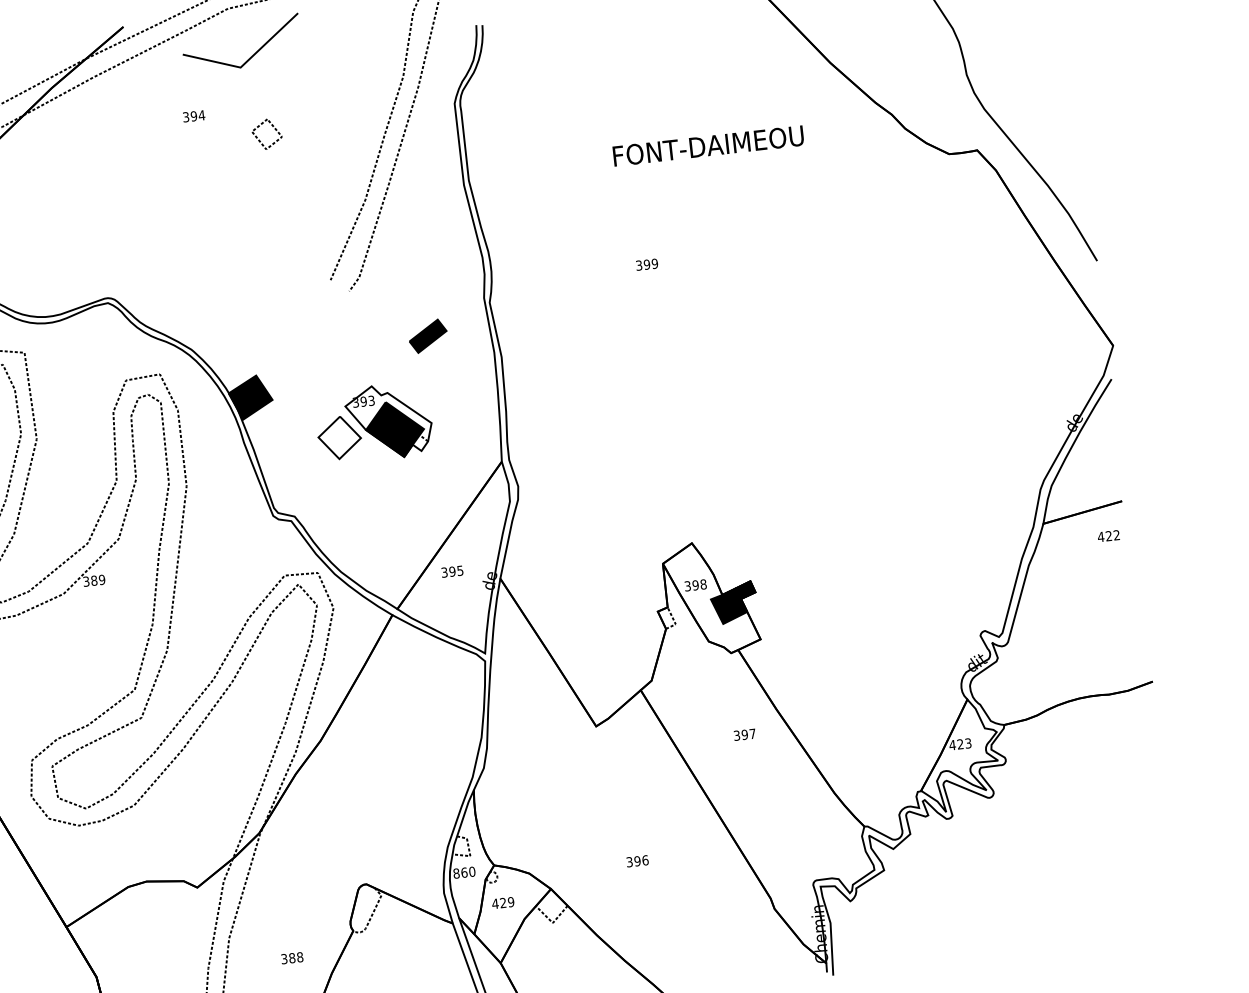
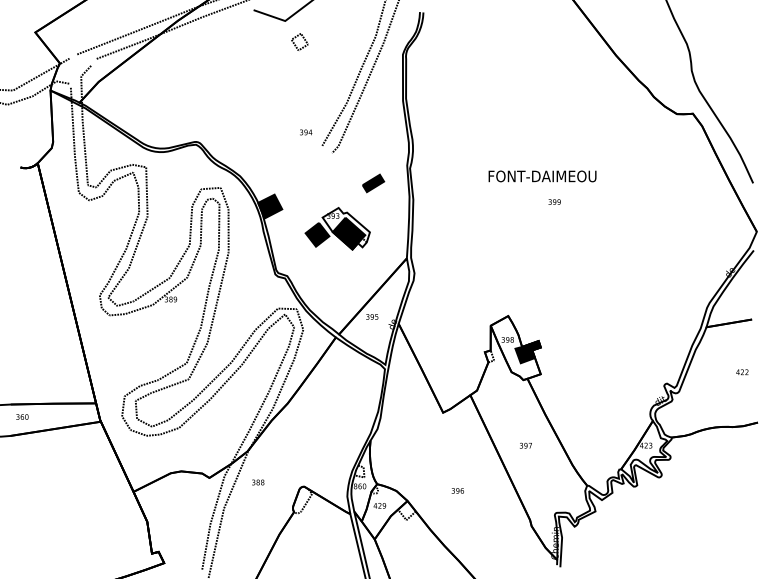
text: (194, 116) -> (306, 132), moved
part: (266, 133) -> (299, 41), moved
text: (708, 146) -> (542, 176), moved
text: (646, 263) -> (554, 201), moved
fill: (339, 437) -> (317, 234), added
text: (1108, 536) -> (742, 372), moved
text: (744, 734) -> (525, 445), moved
text: (292, 958) -> (258, 482), moved

